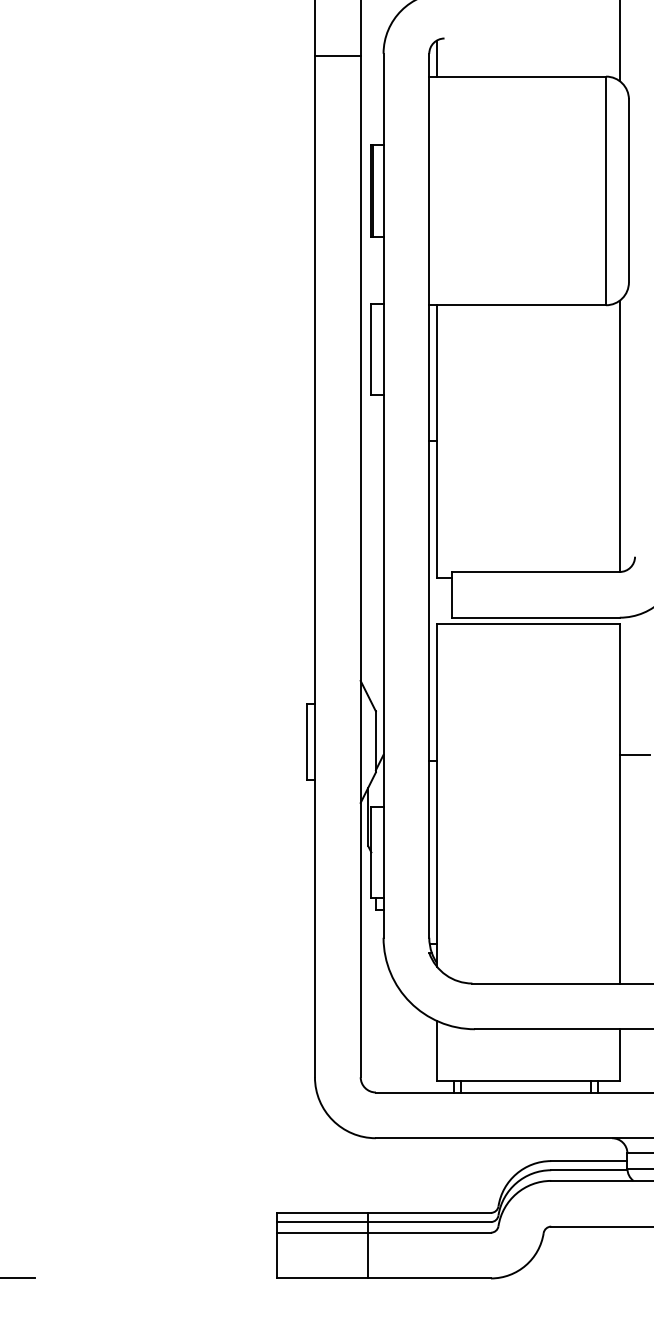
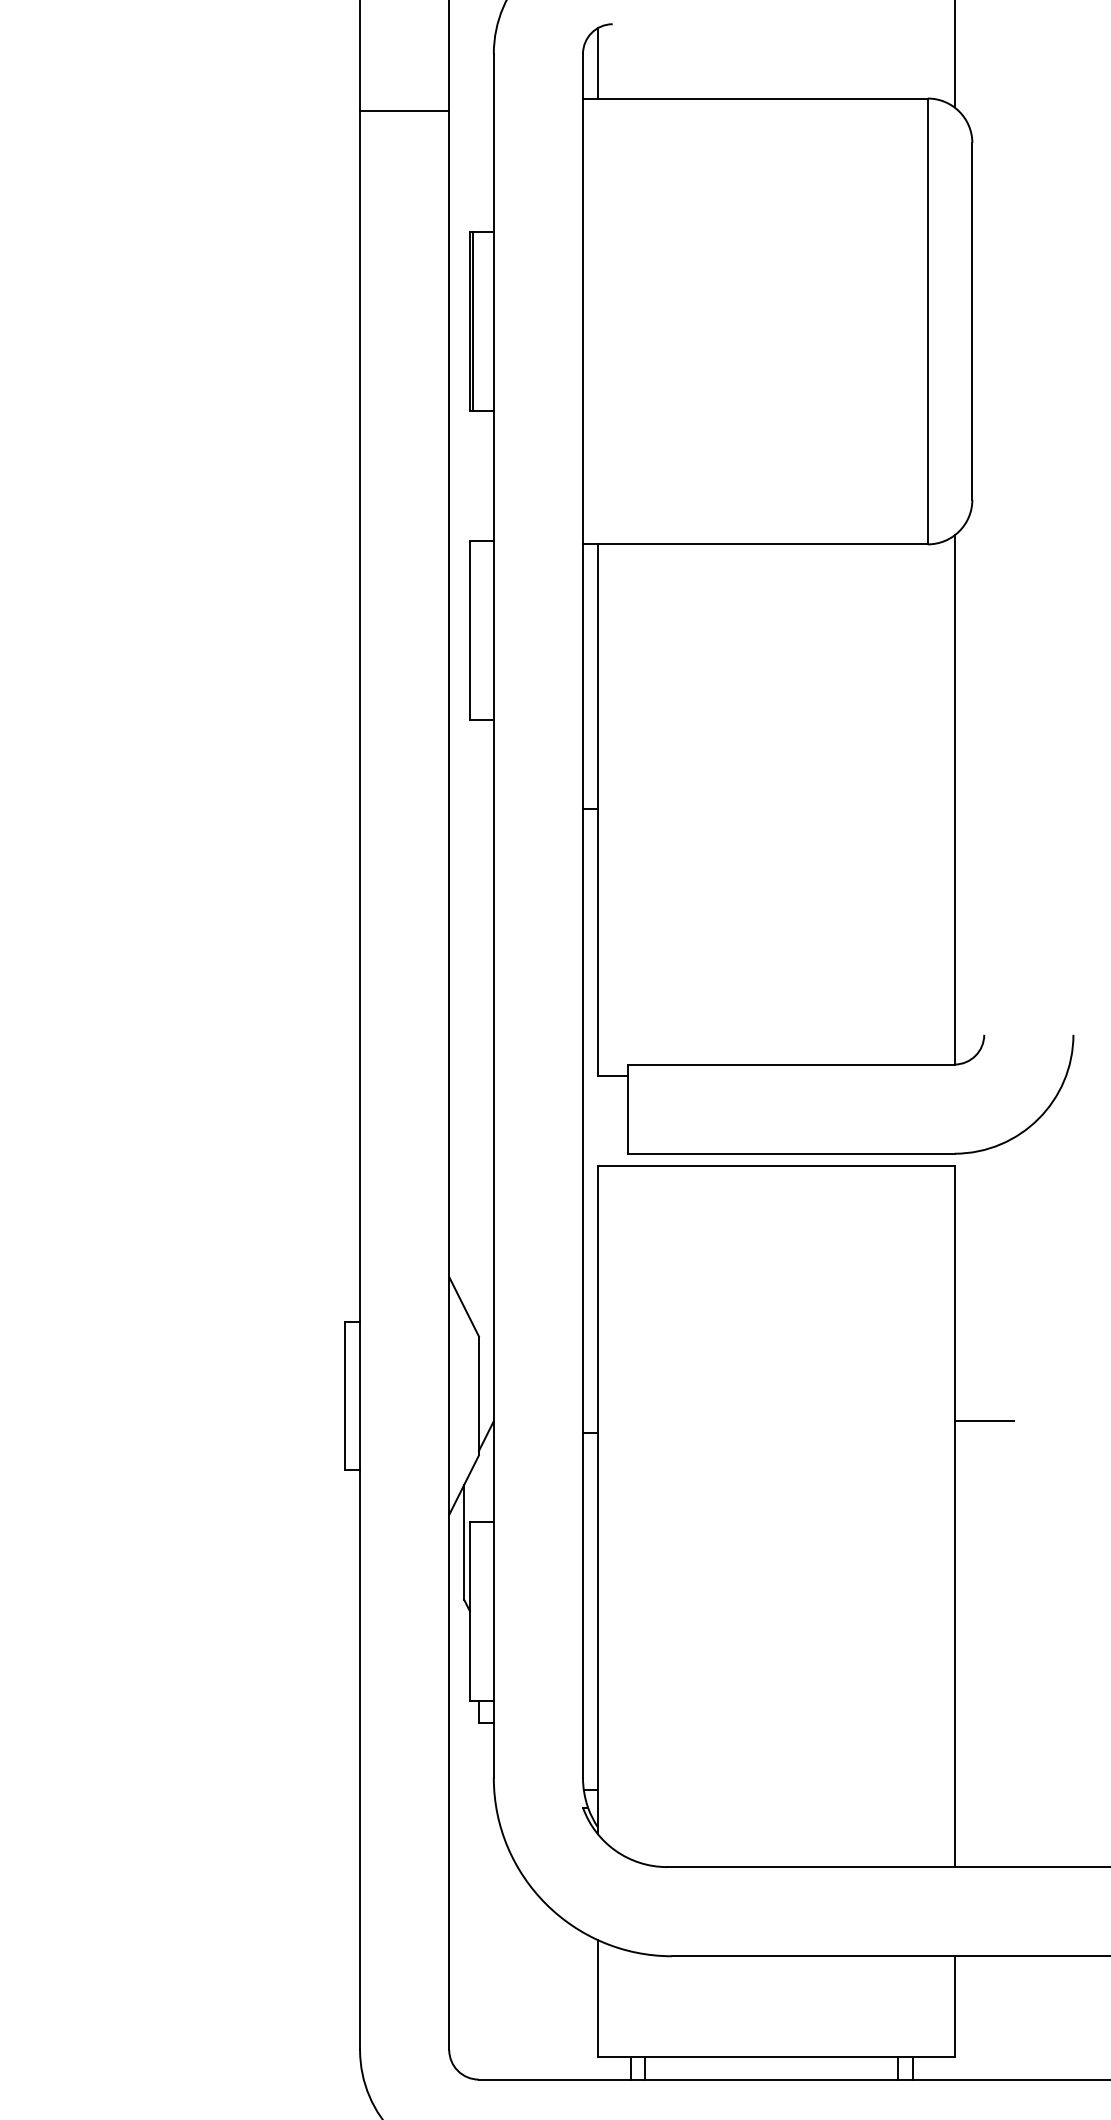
line: (337, 56) -> (403, 111), moved

